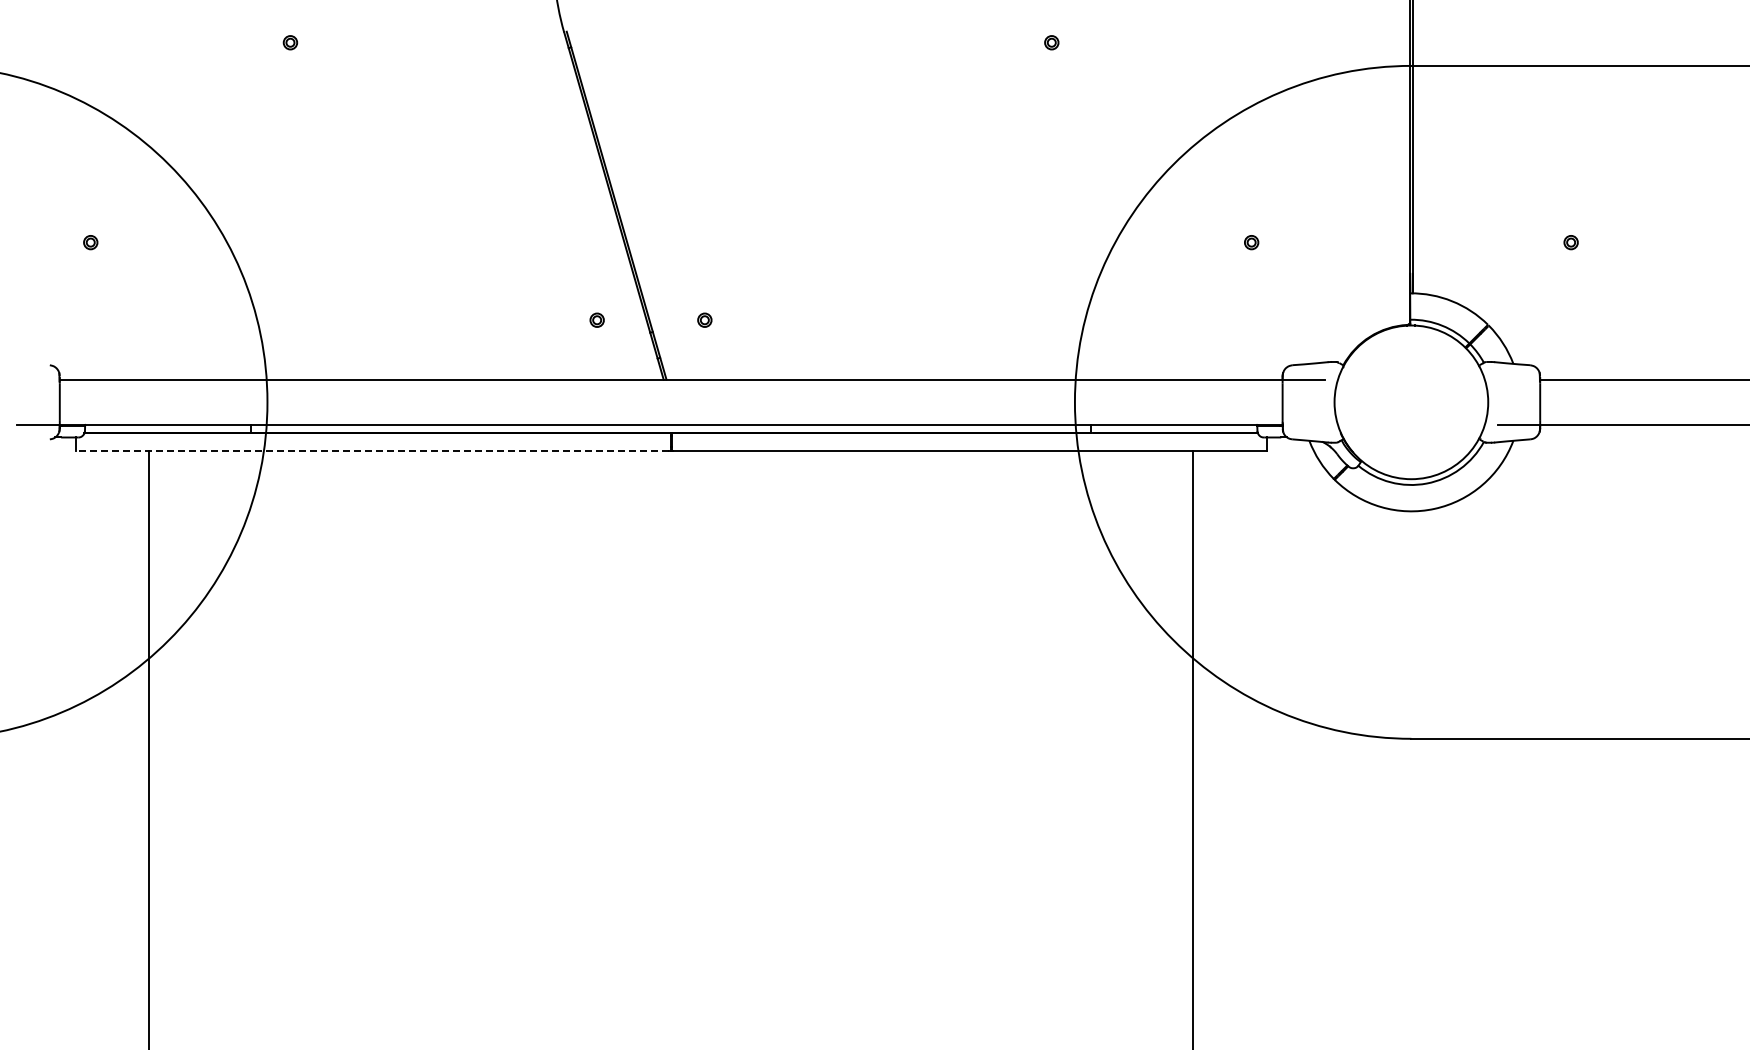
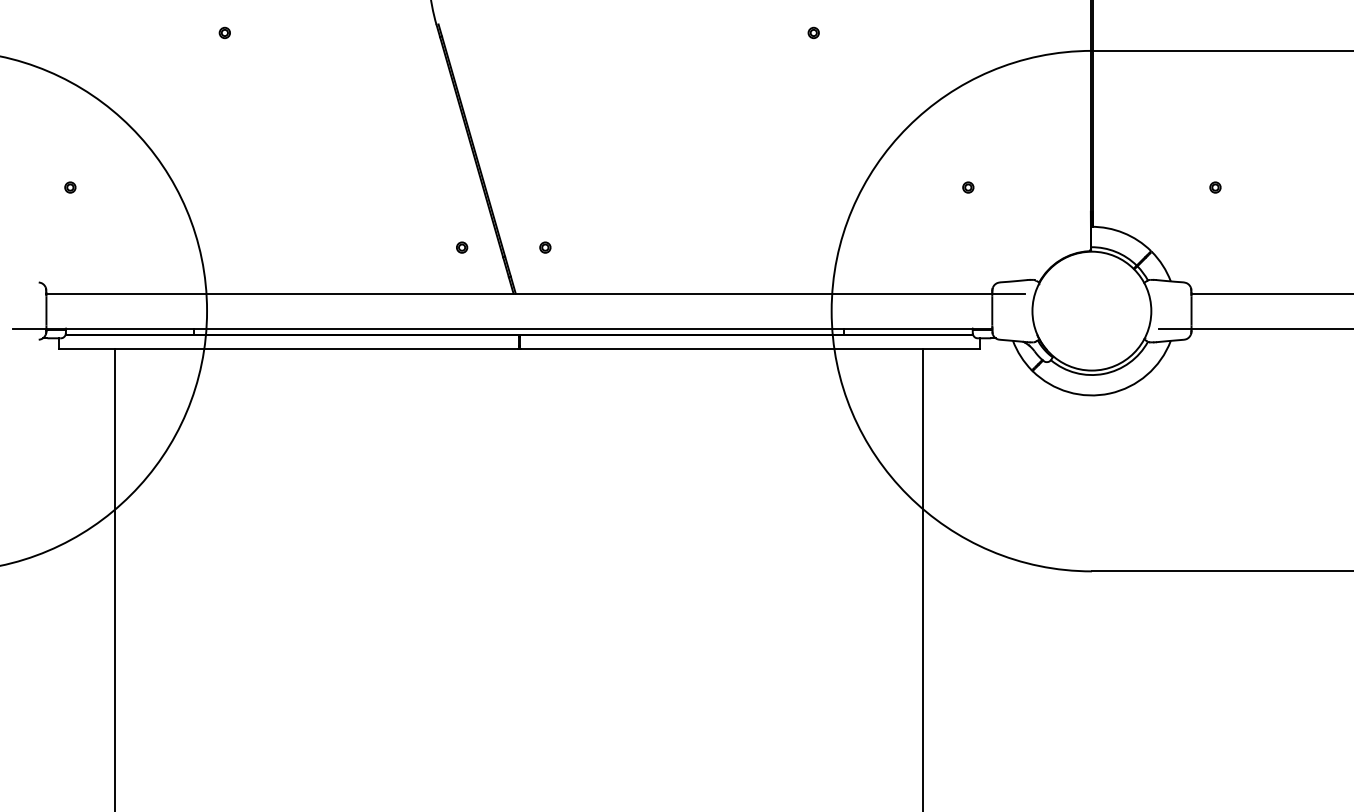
line: (372, 450) -> (288, 348), dashed -> solid

